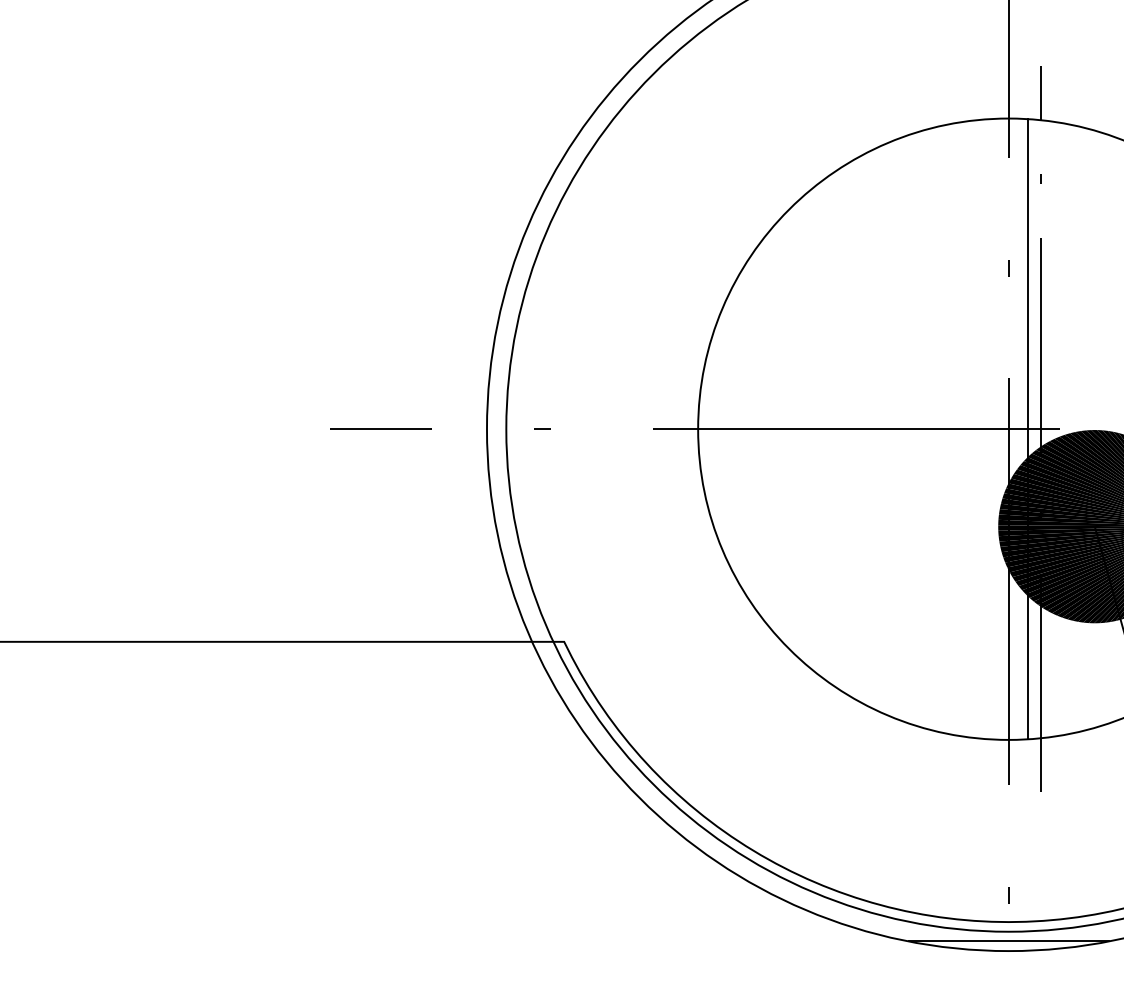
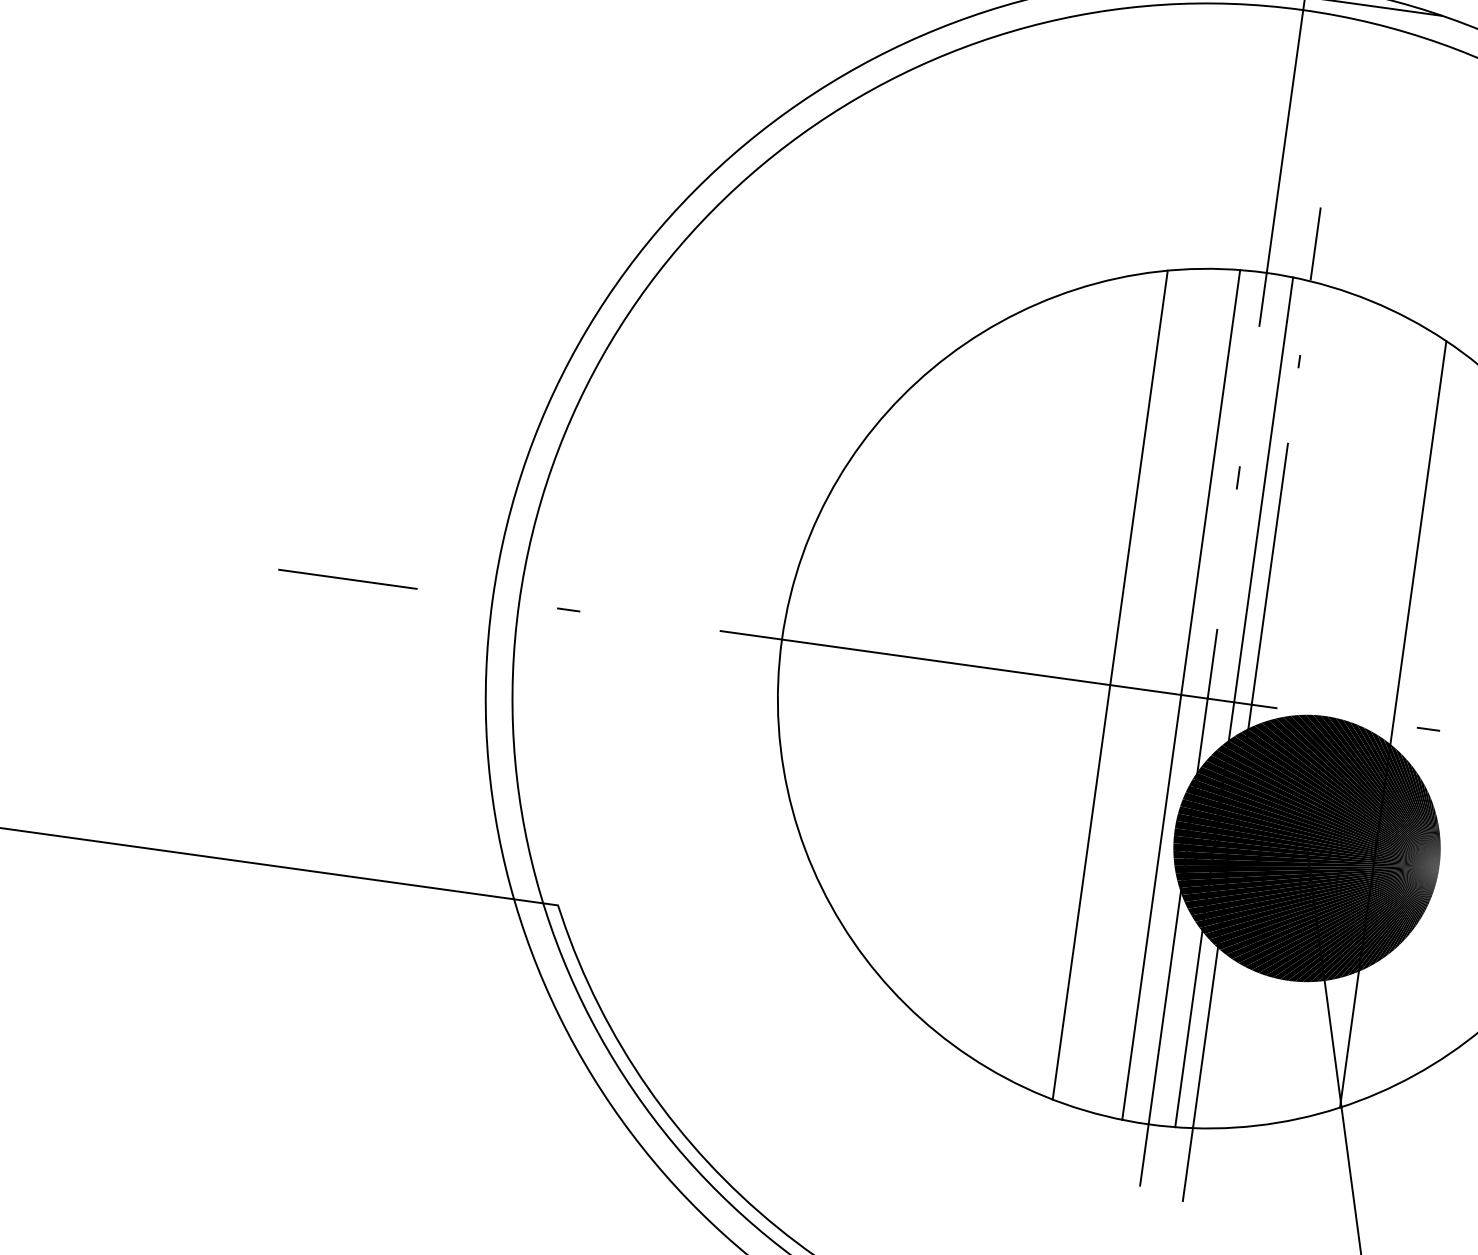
line: (937, 428) -> (1110, 684), added
line: (989, 429) -> (1181, 695), added

